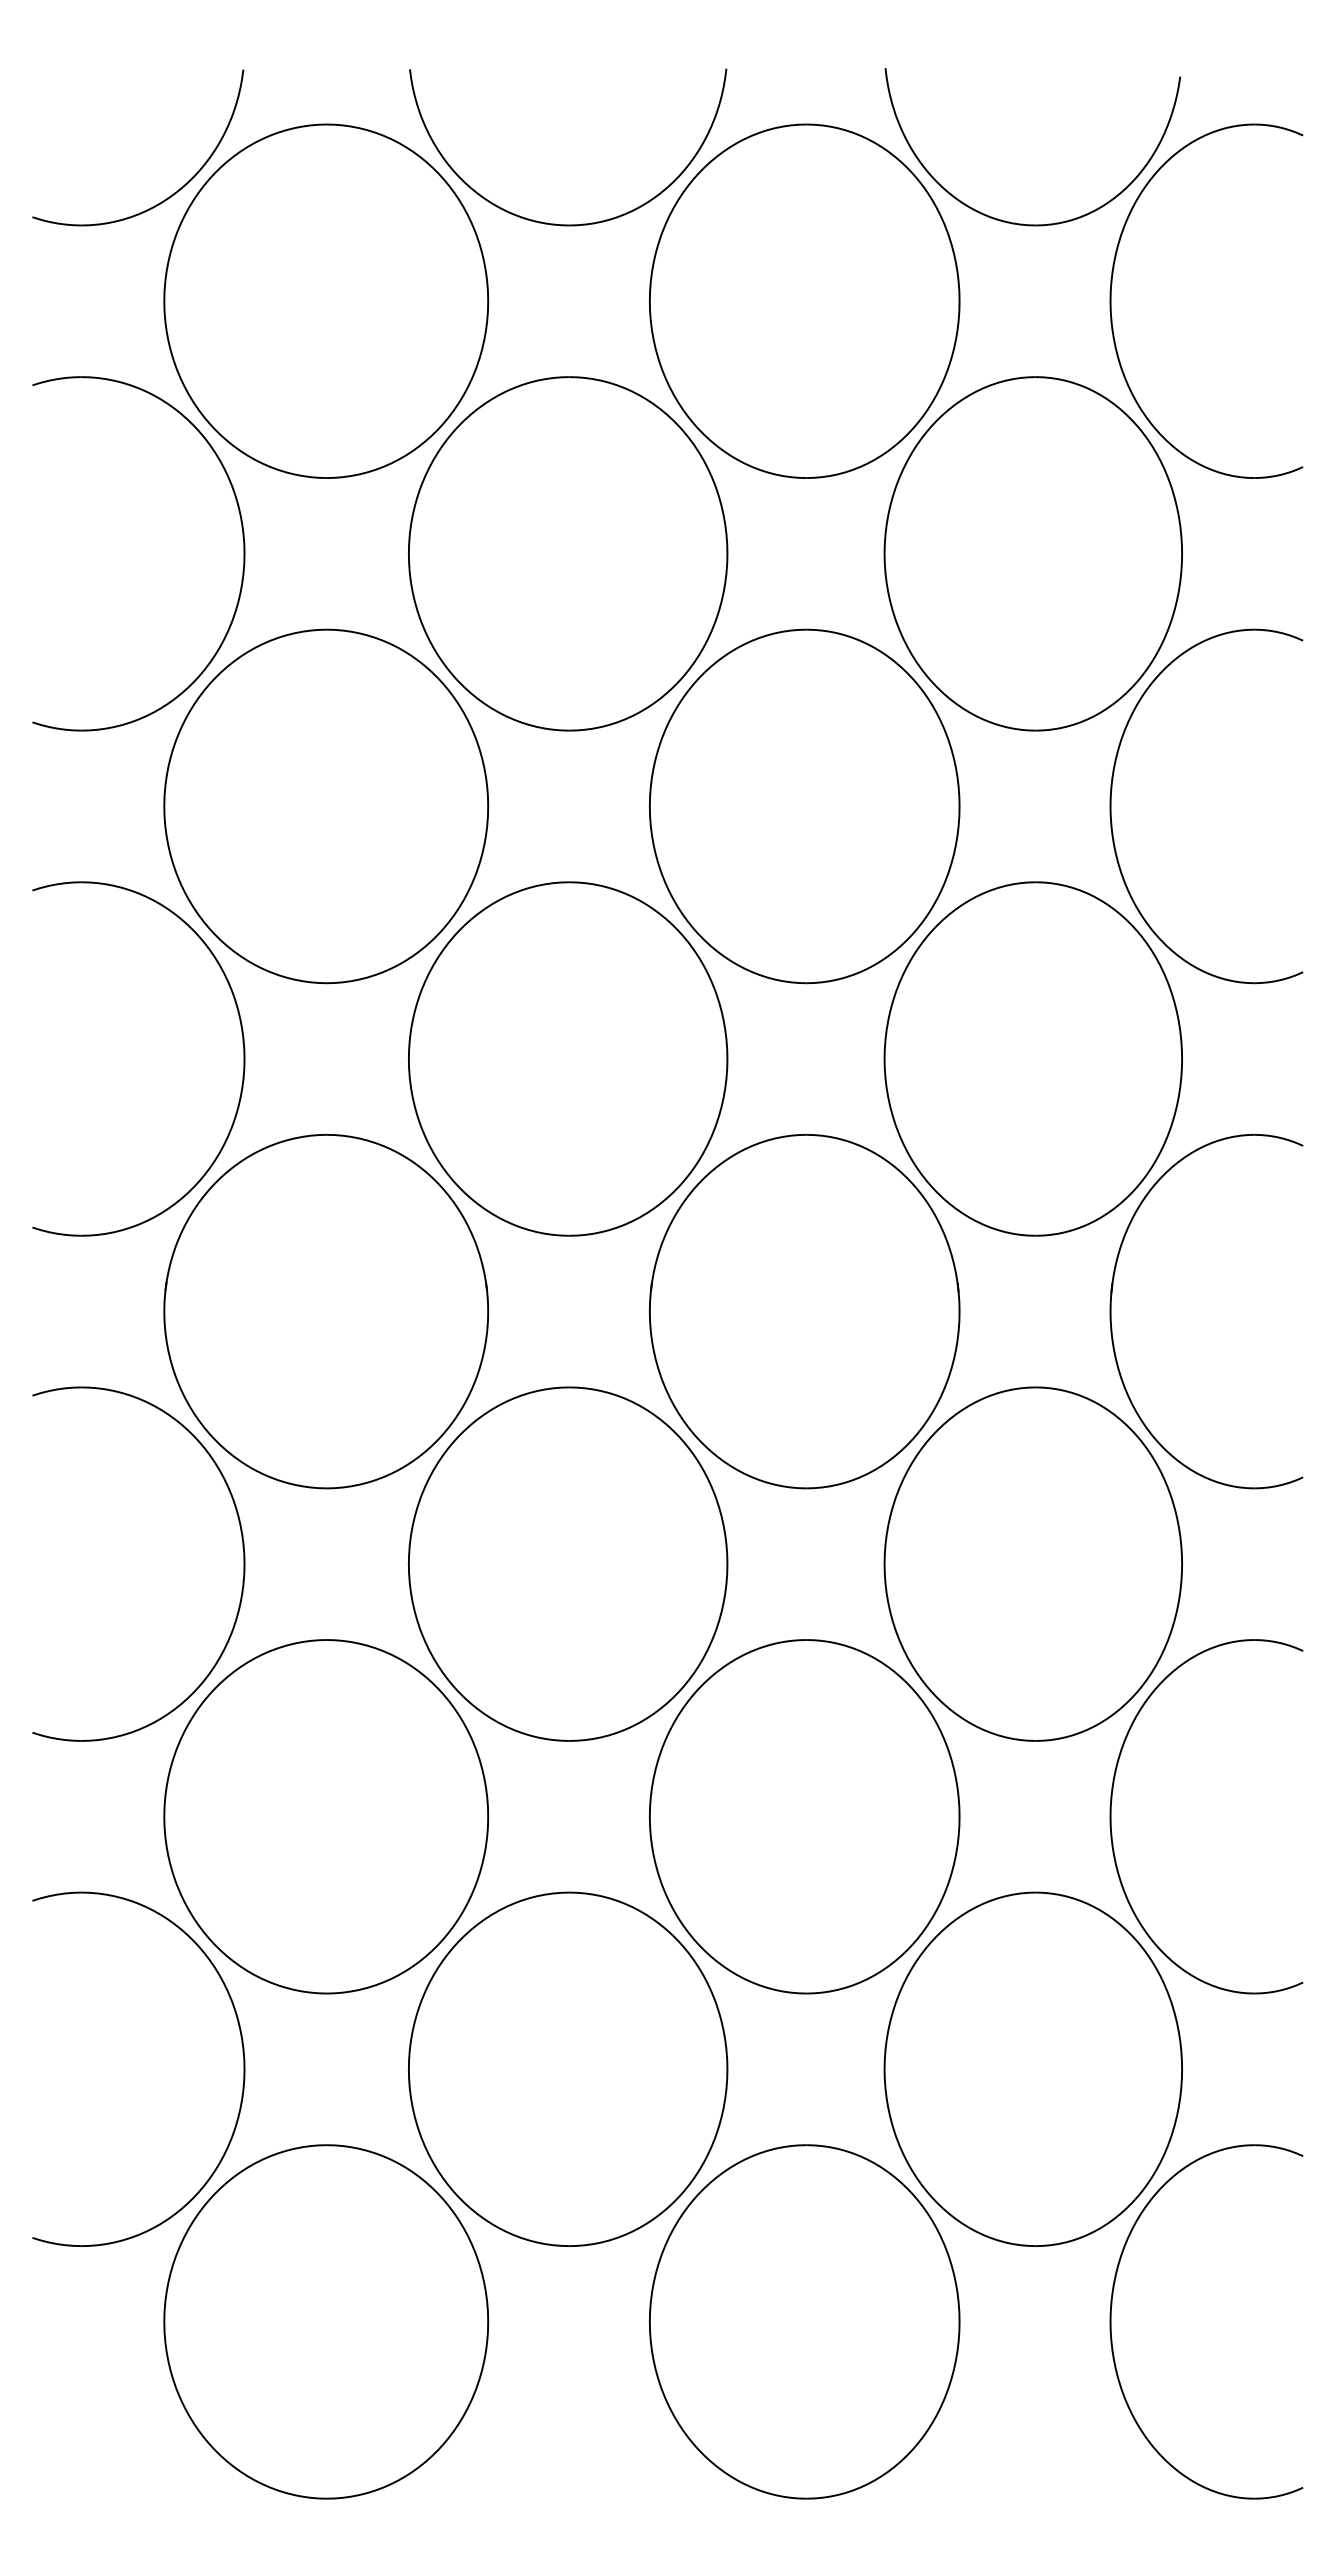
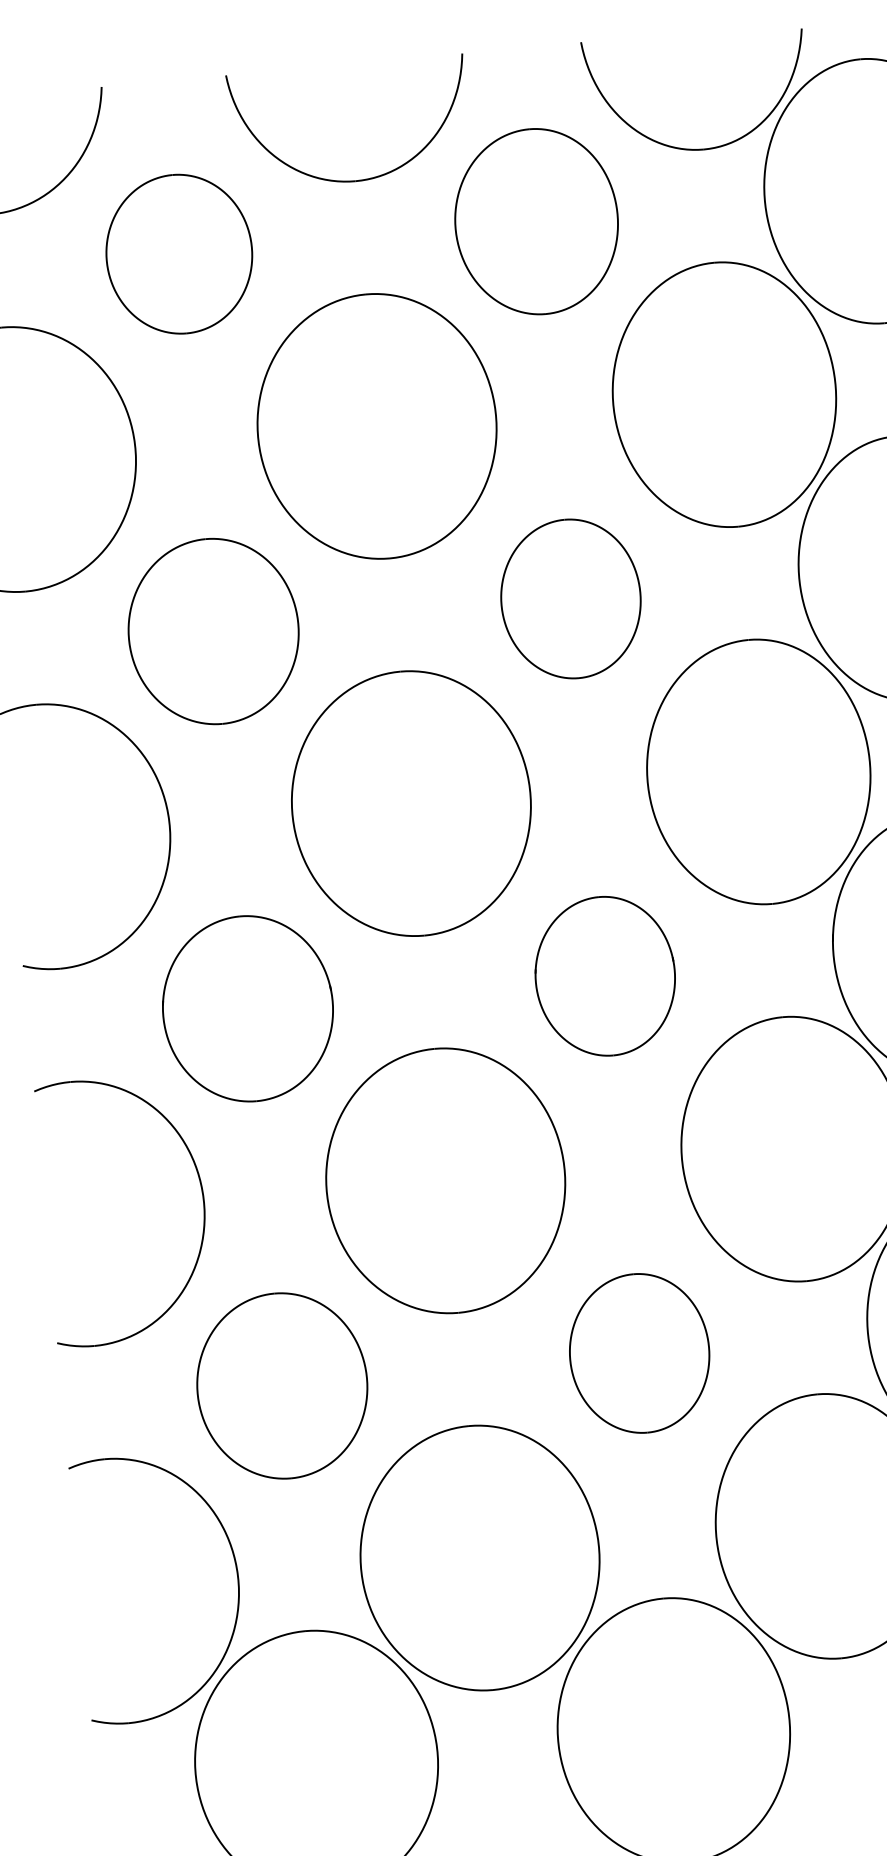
part: (326, 300) -> (179, 253), size x0.6
part: (804, 300) -> (536, 221), size x0.7
part: (326, 806) -> (213, 631), size x0.7
part: (804, 806) -> (570, 599), size x0.6
part: (326, 1311) -> (248, 1008), size x0.7
part: (804, 1311) -> (605, 976), size x0.6
part: (326, 1816) -> (282, 1385), size x0.7
part: (804, 1816) -> (639, 1353), size x0.6

